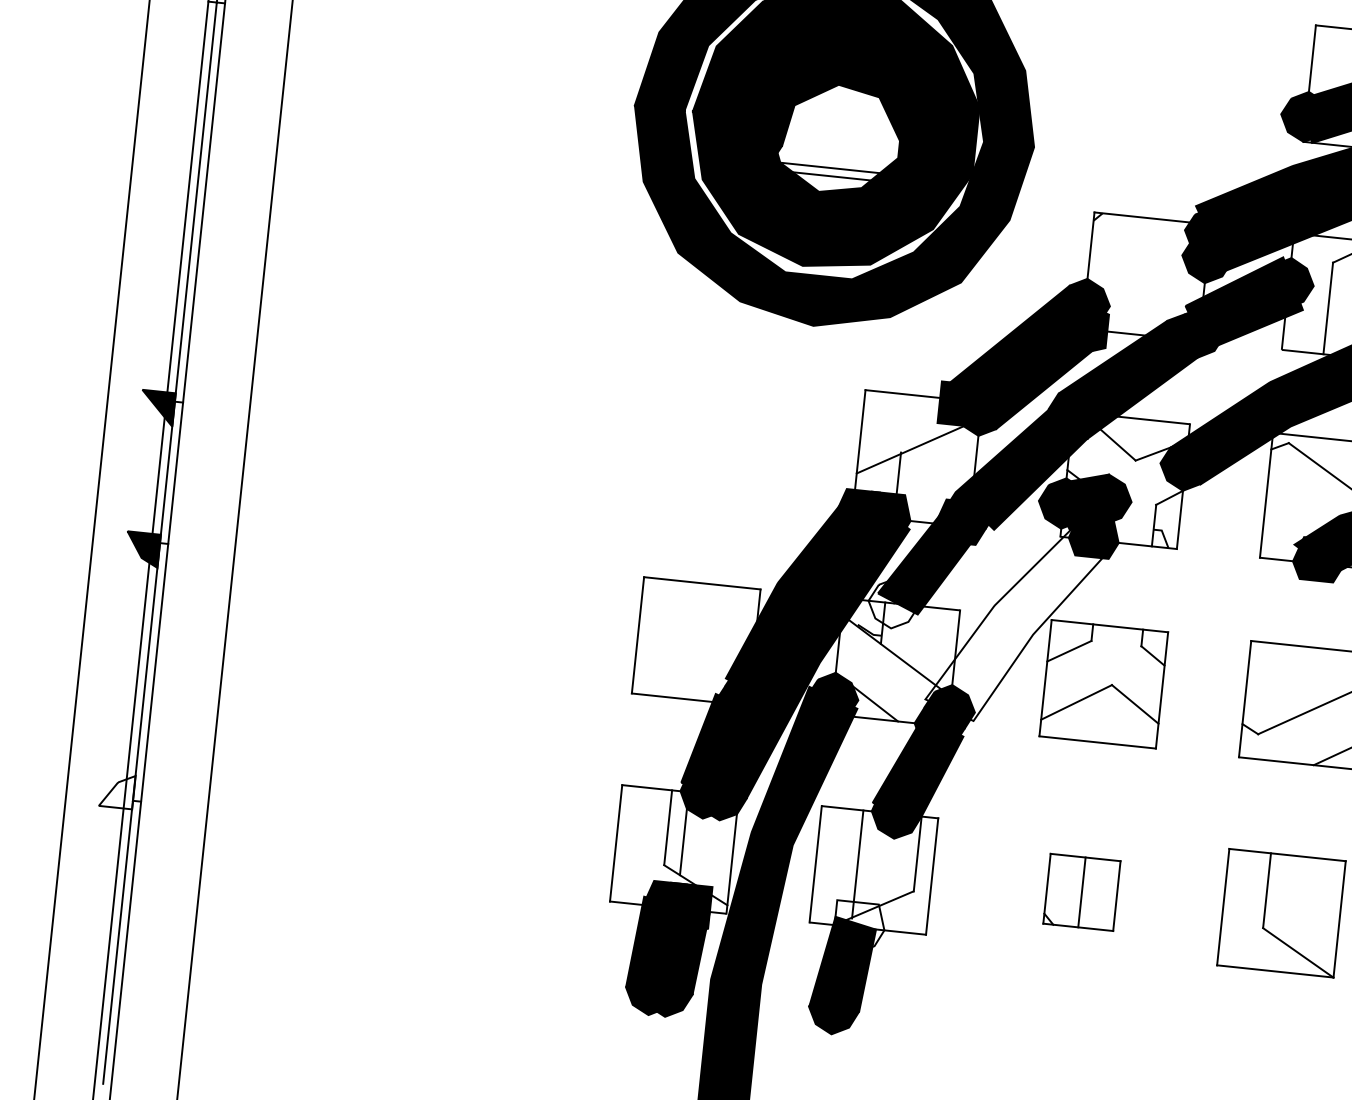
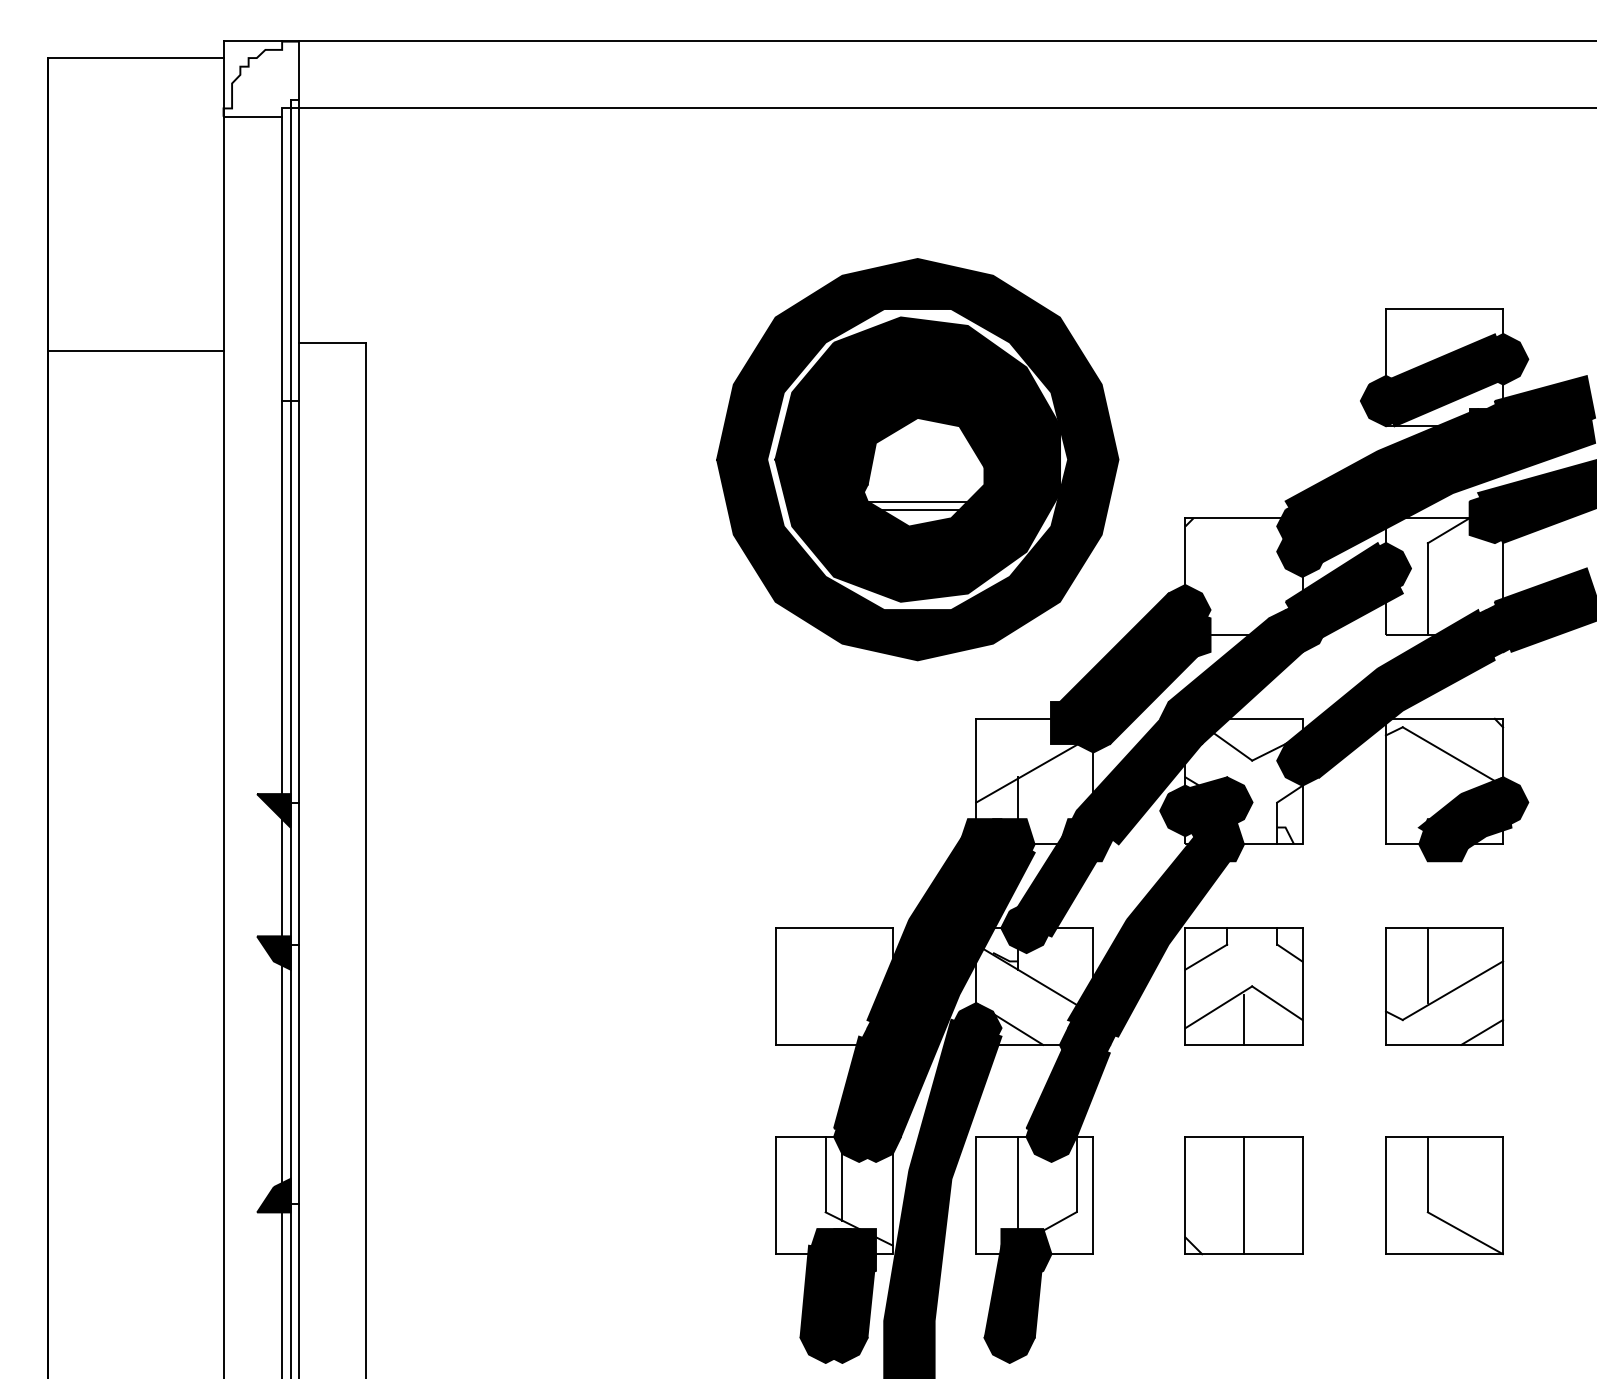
fill: (893, 602) -> (1026, 927), added
fill: (1017, 619) -> (1151, 931), added
line: (1288, 682) -> (1427, 965), added
line: (1099, 717) -> (1243, 1019), added
fill: (116, 790) -> (273, 1195), added
part: (1081, 892) -> (1243, 1195), size x1.67
fill: (859, 927) -> (1026, 1253), added

